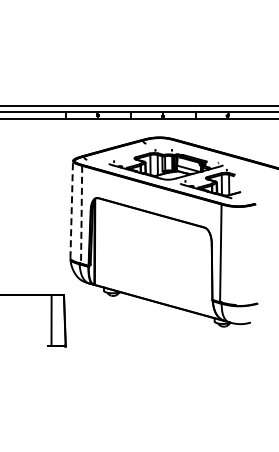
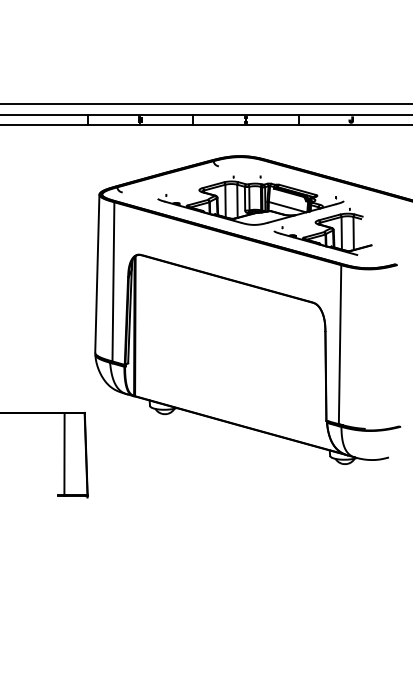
line: (71, 209) -> (96, 273), dashed -> solid
line: (81, 214) -> (113, 281), dashed -> solid

